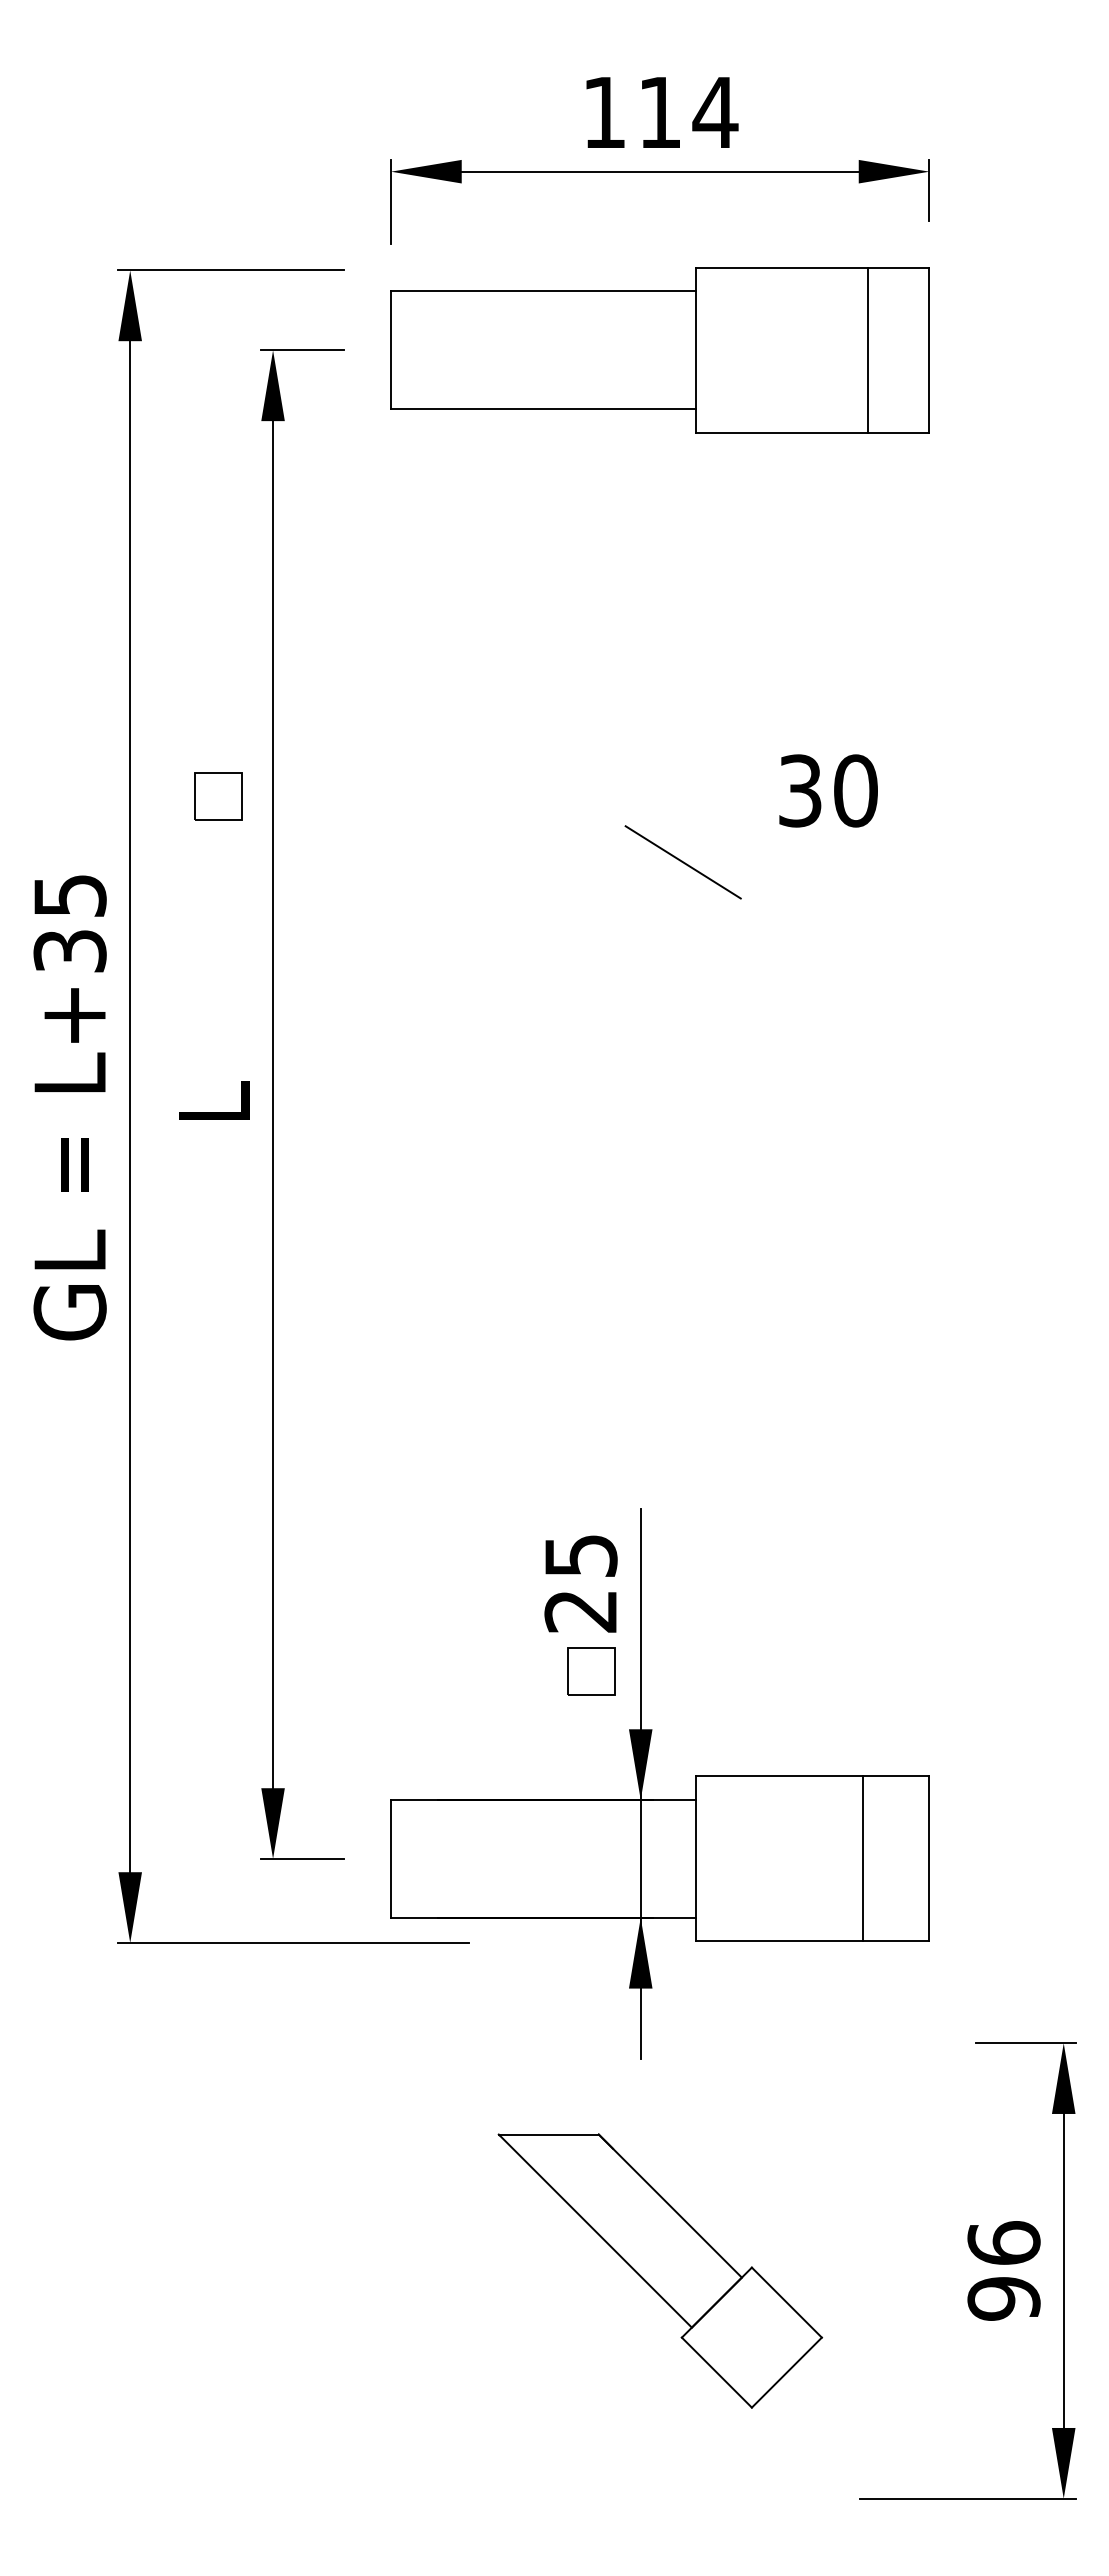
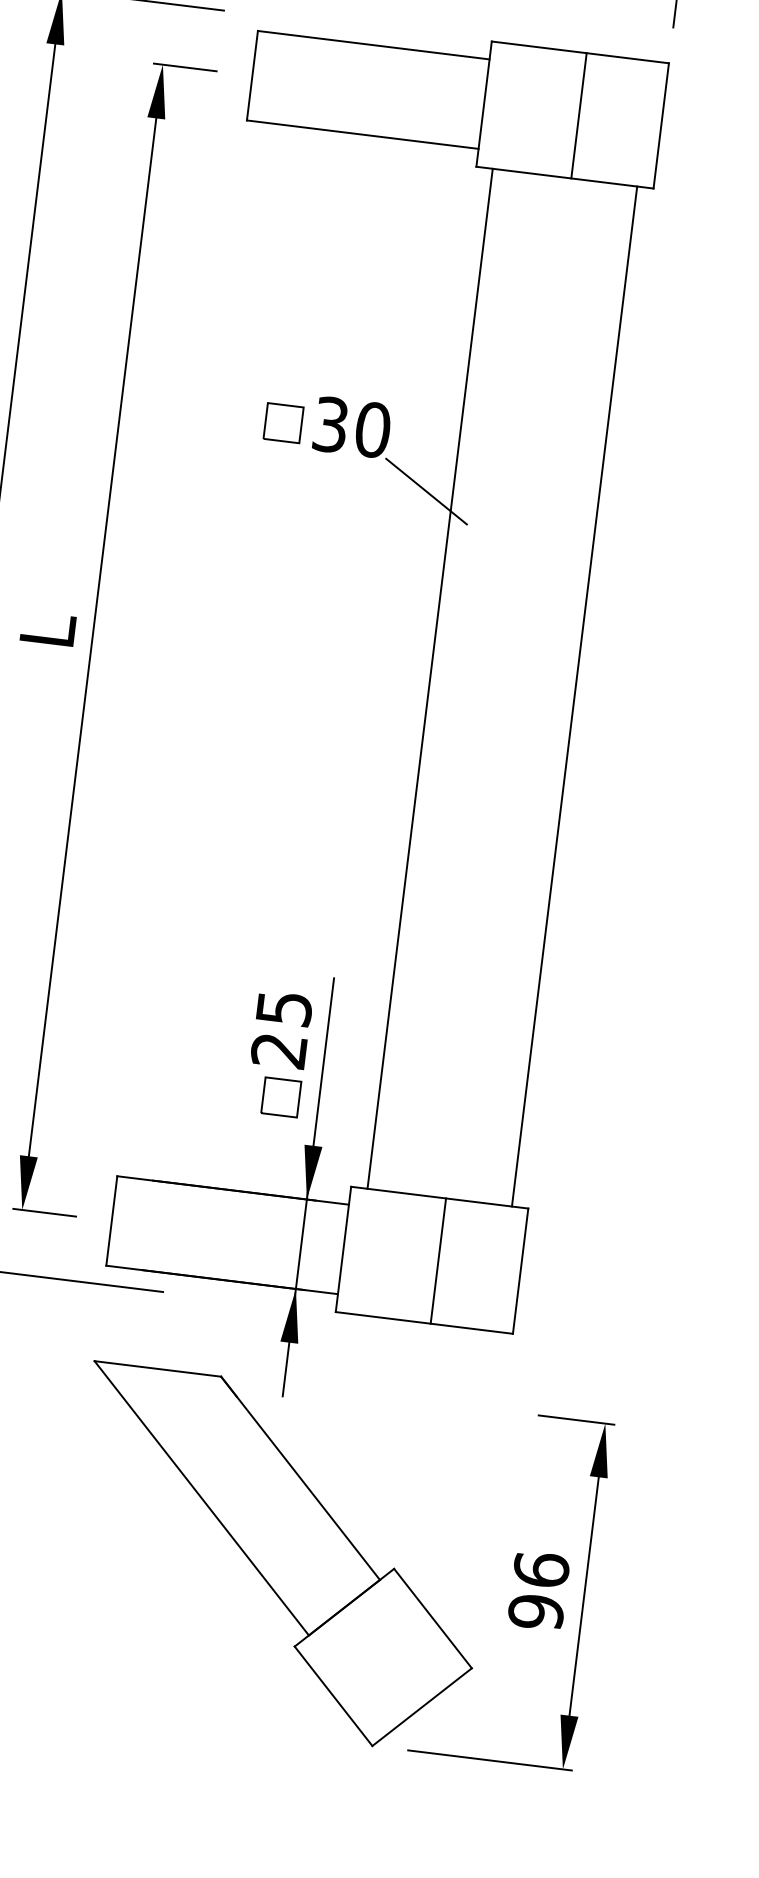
line: (868, 349) -> (579, 115), moved
text: (828, 790) -> (352, 427), moved
part: (218, 796) -> (283, 423), moved
line: (717, 1104) -> (430, 678), added
line: (907, 1104) -> (574, 696), added
line: (863, 1858) -> (438, 1260), moved
part: (660, 2270) -> (278, 1558), size x1.67

